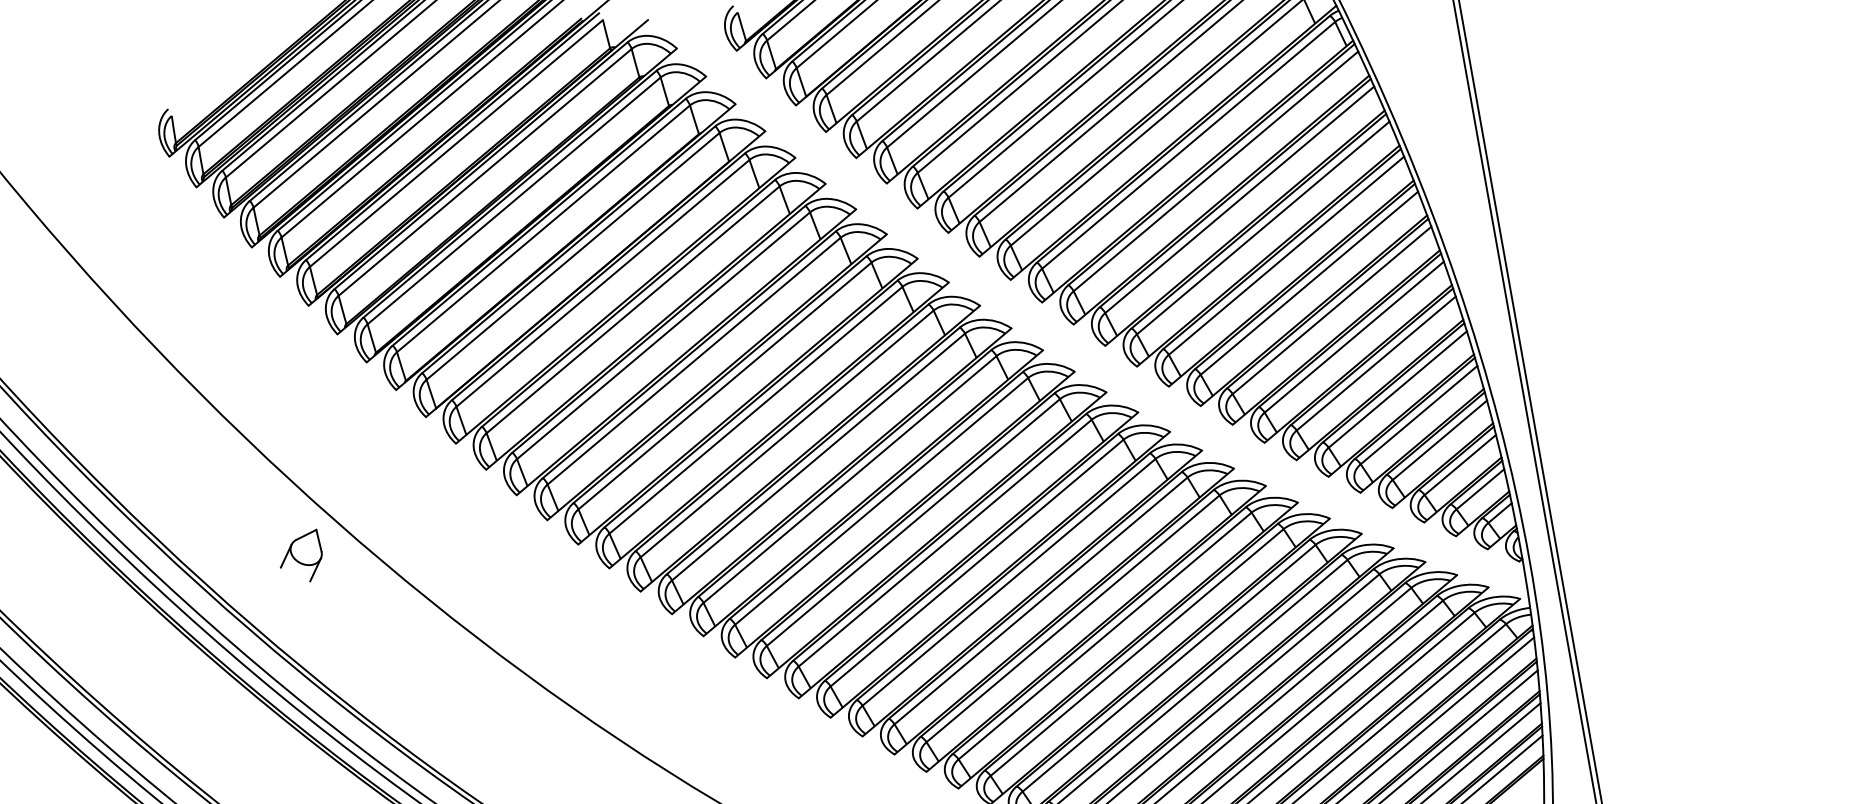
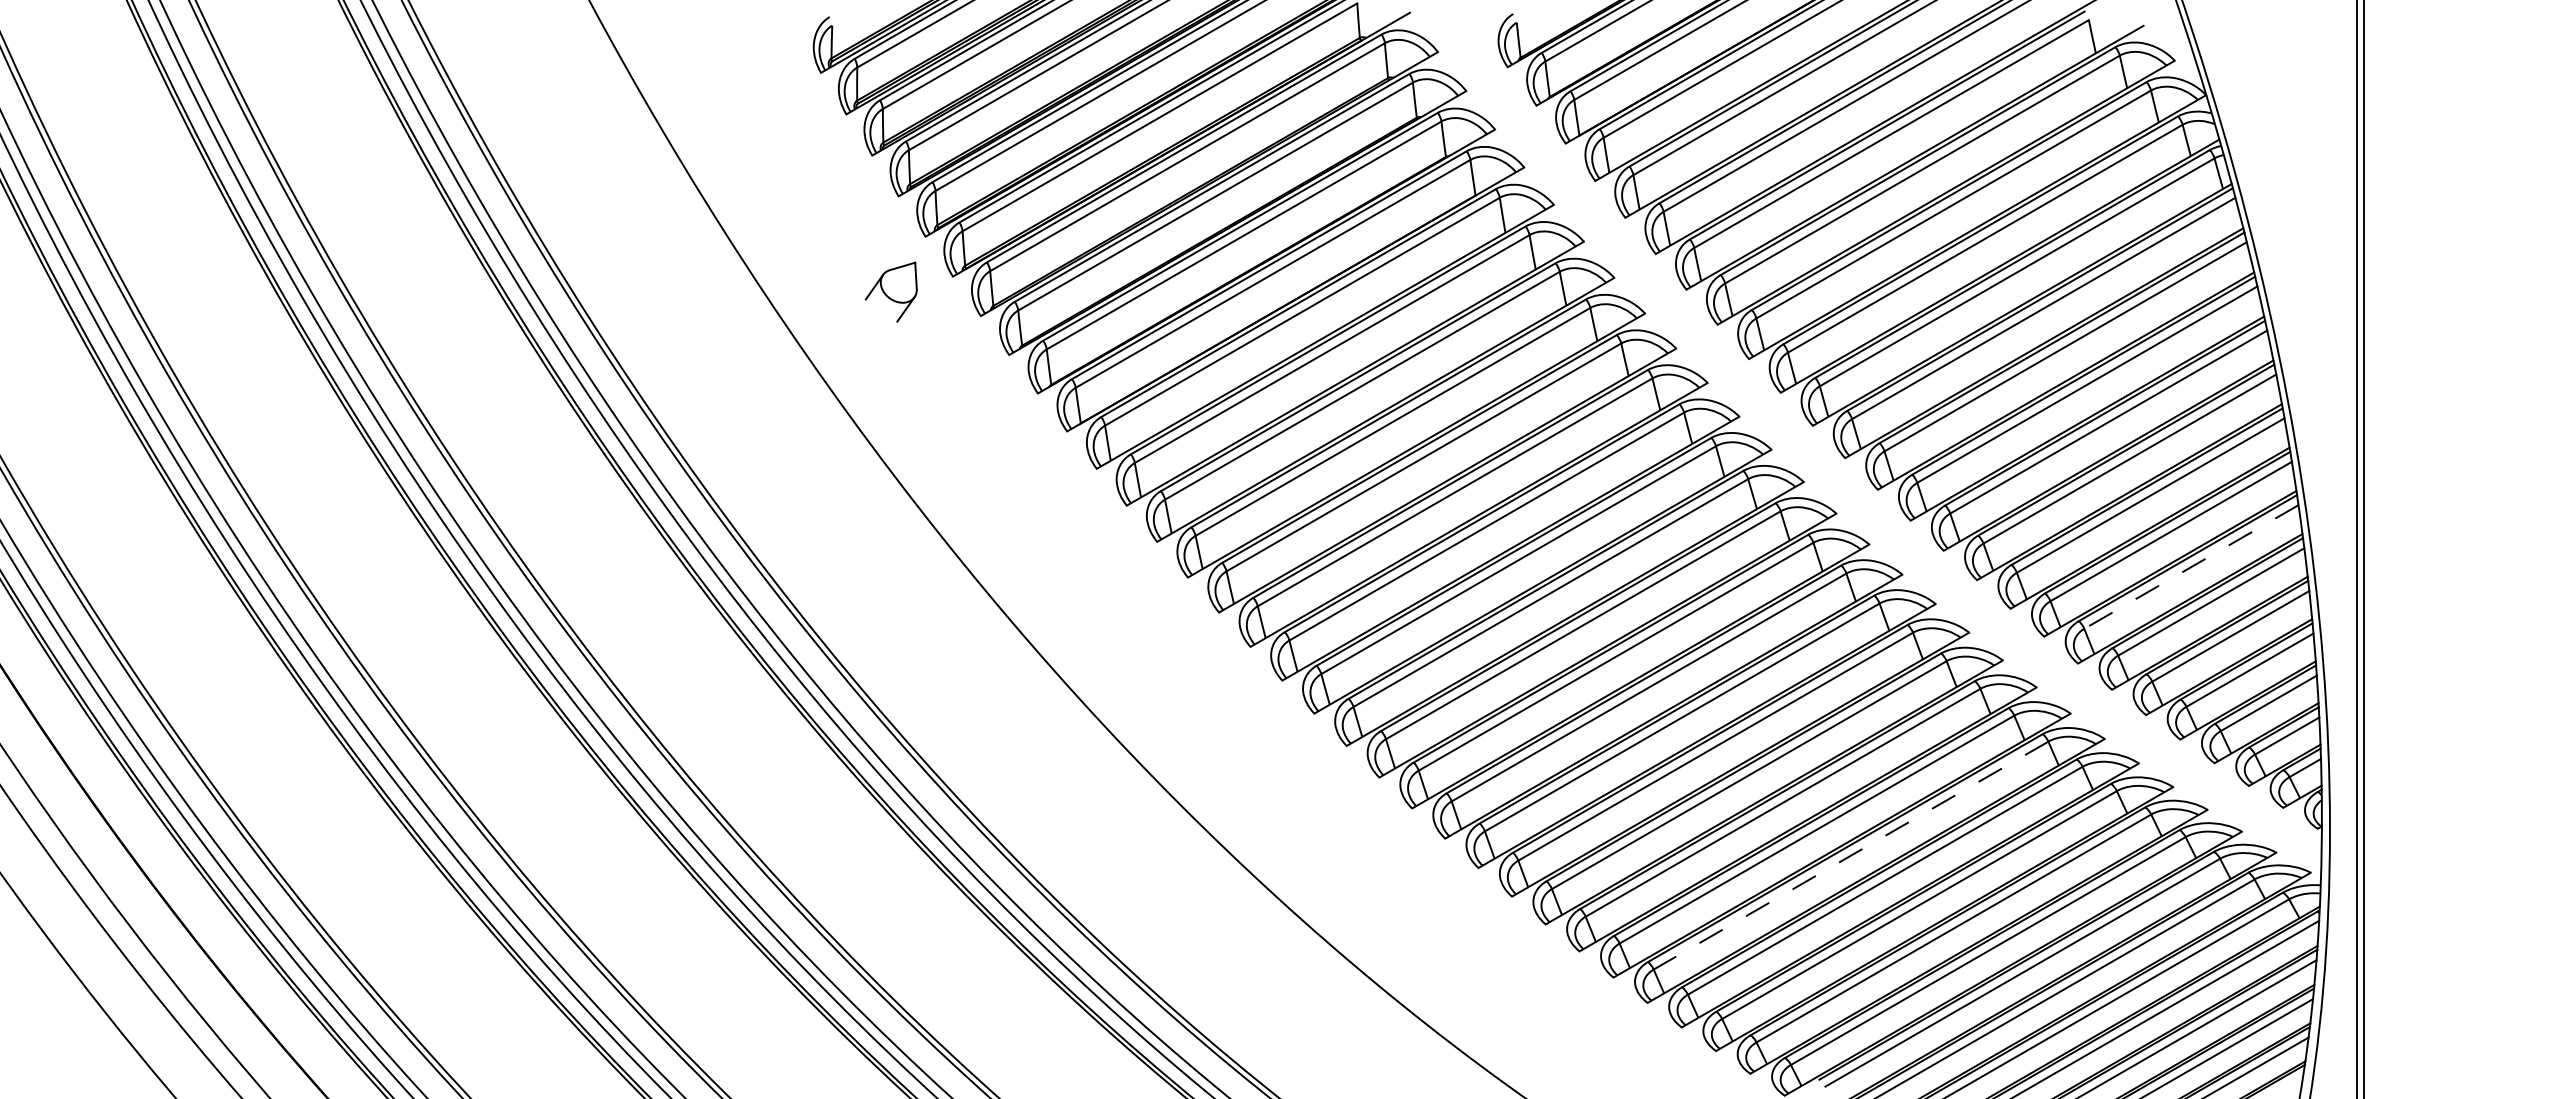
line: (1376, 363) -> (2191, 567), solid -> dashed
part: (300, 557) -> (890, 291), moved
line: (1137, 652) -> (1851, 855), solid -> dashed

